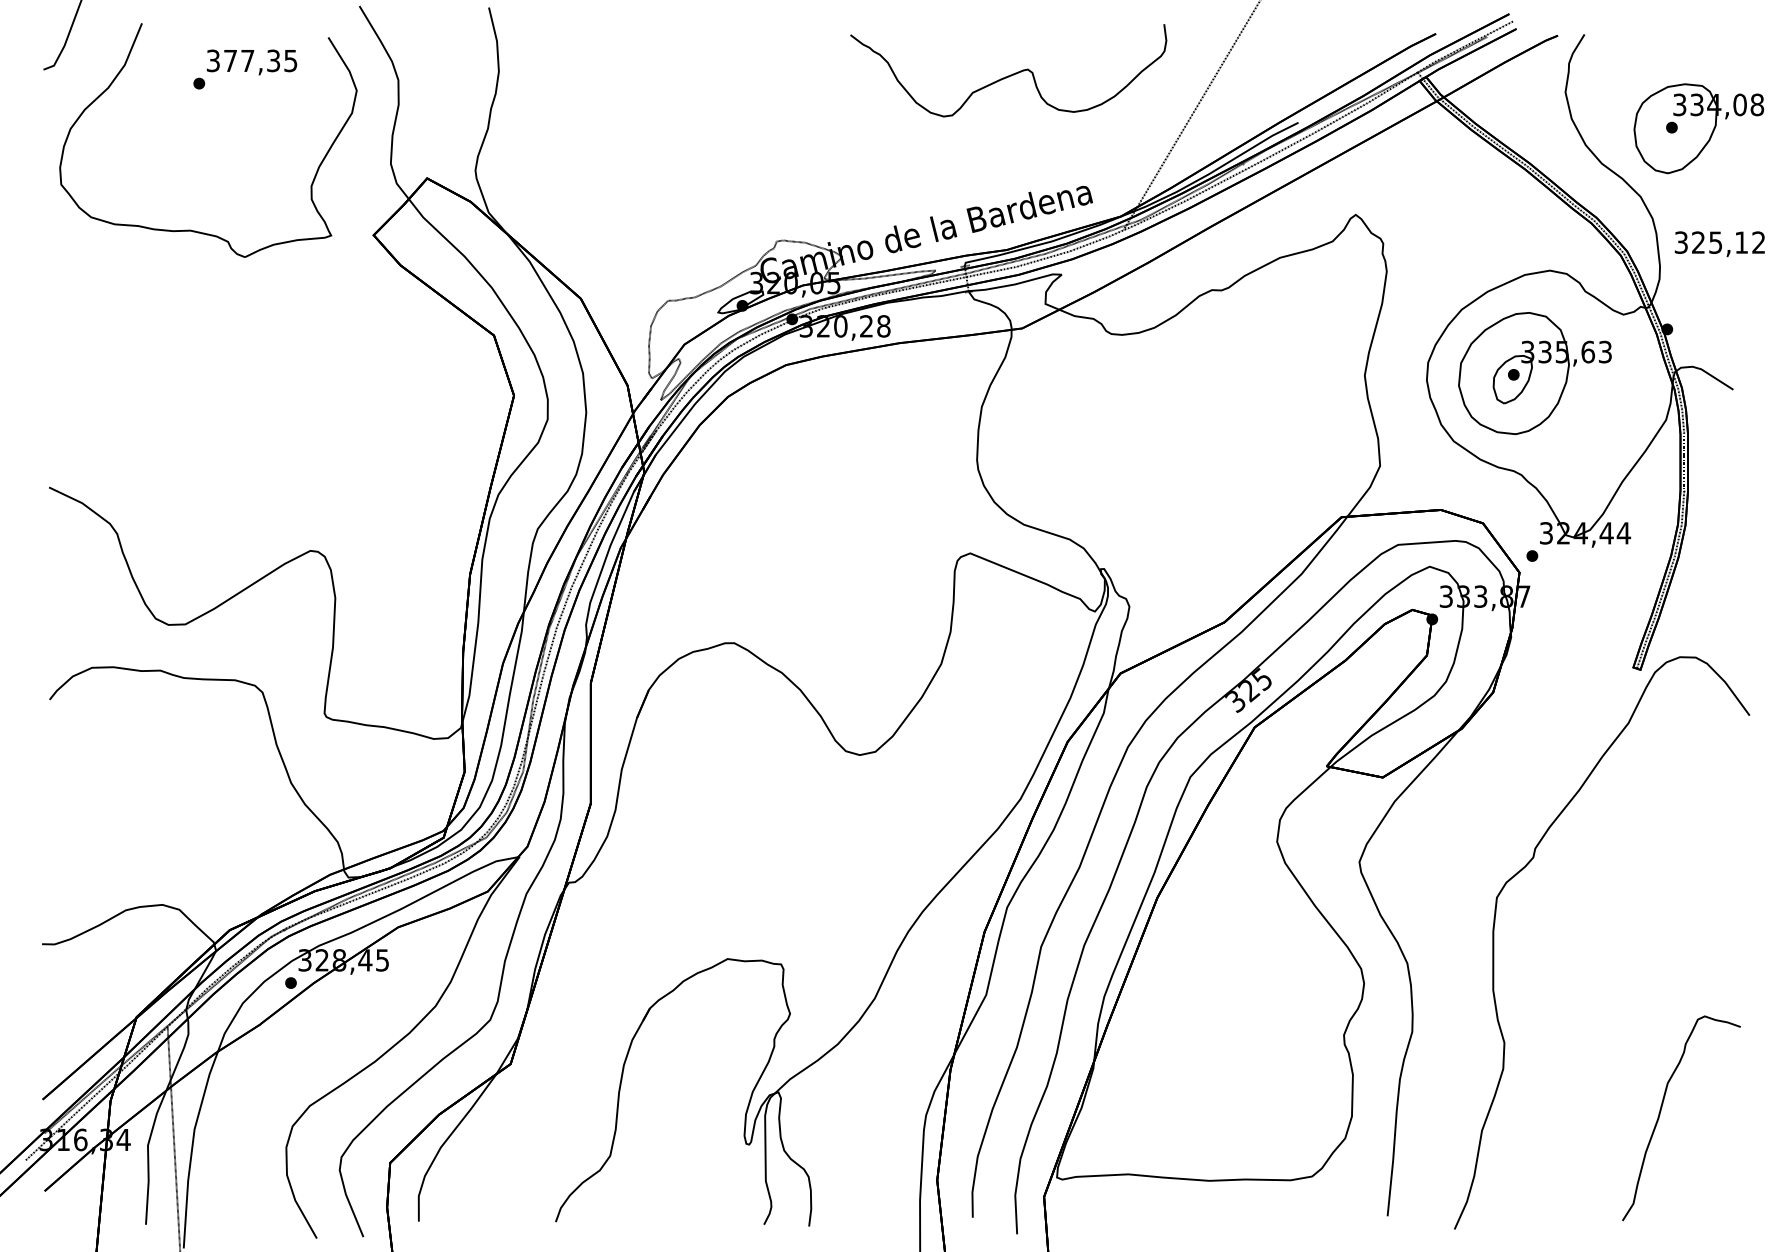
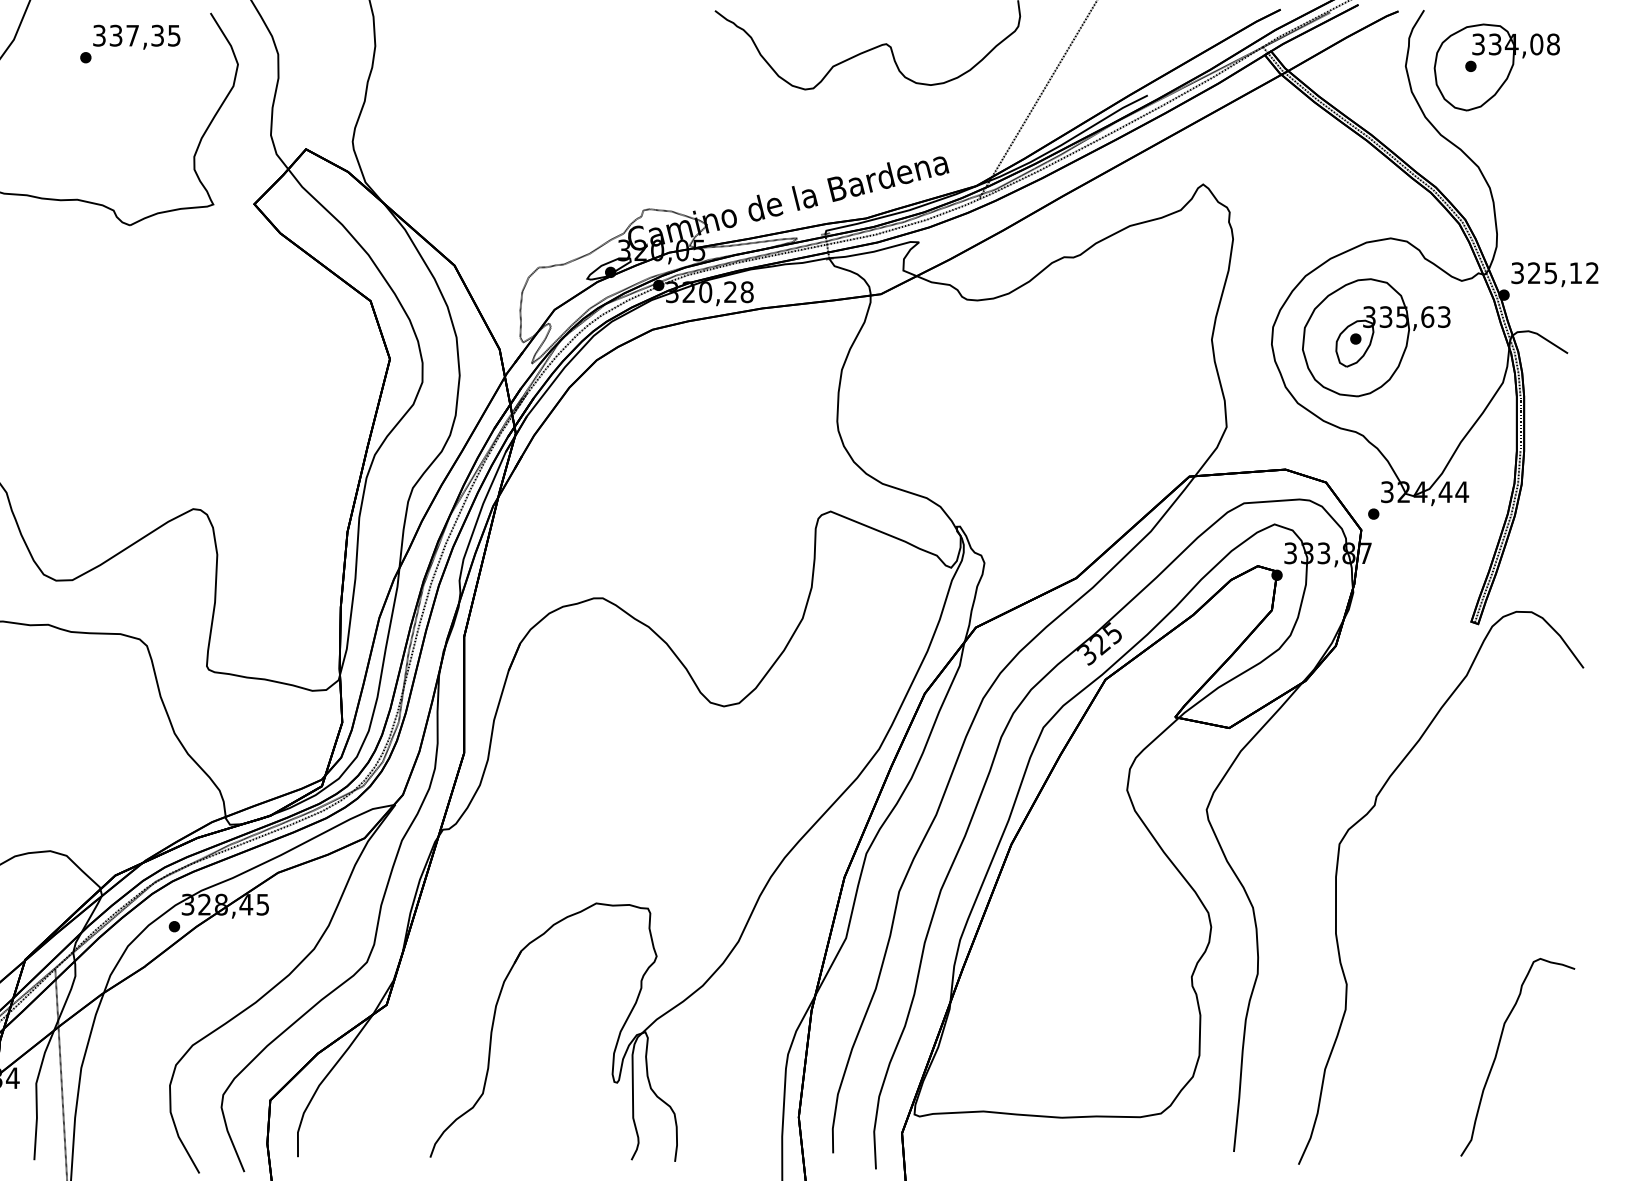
text: (230, 60) -> (116, 35), 377,35 -> 337,35
part: (1698, 128) -> (1496, 67), moved
text: (1719, 244) -> (1554, 274), moved

